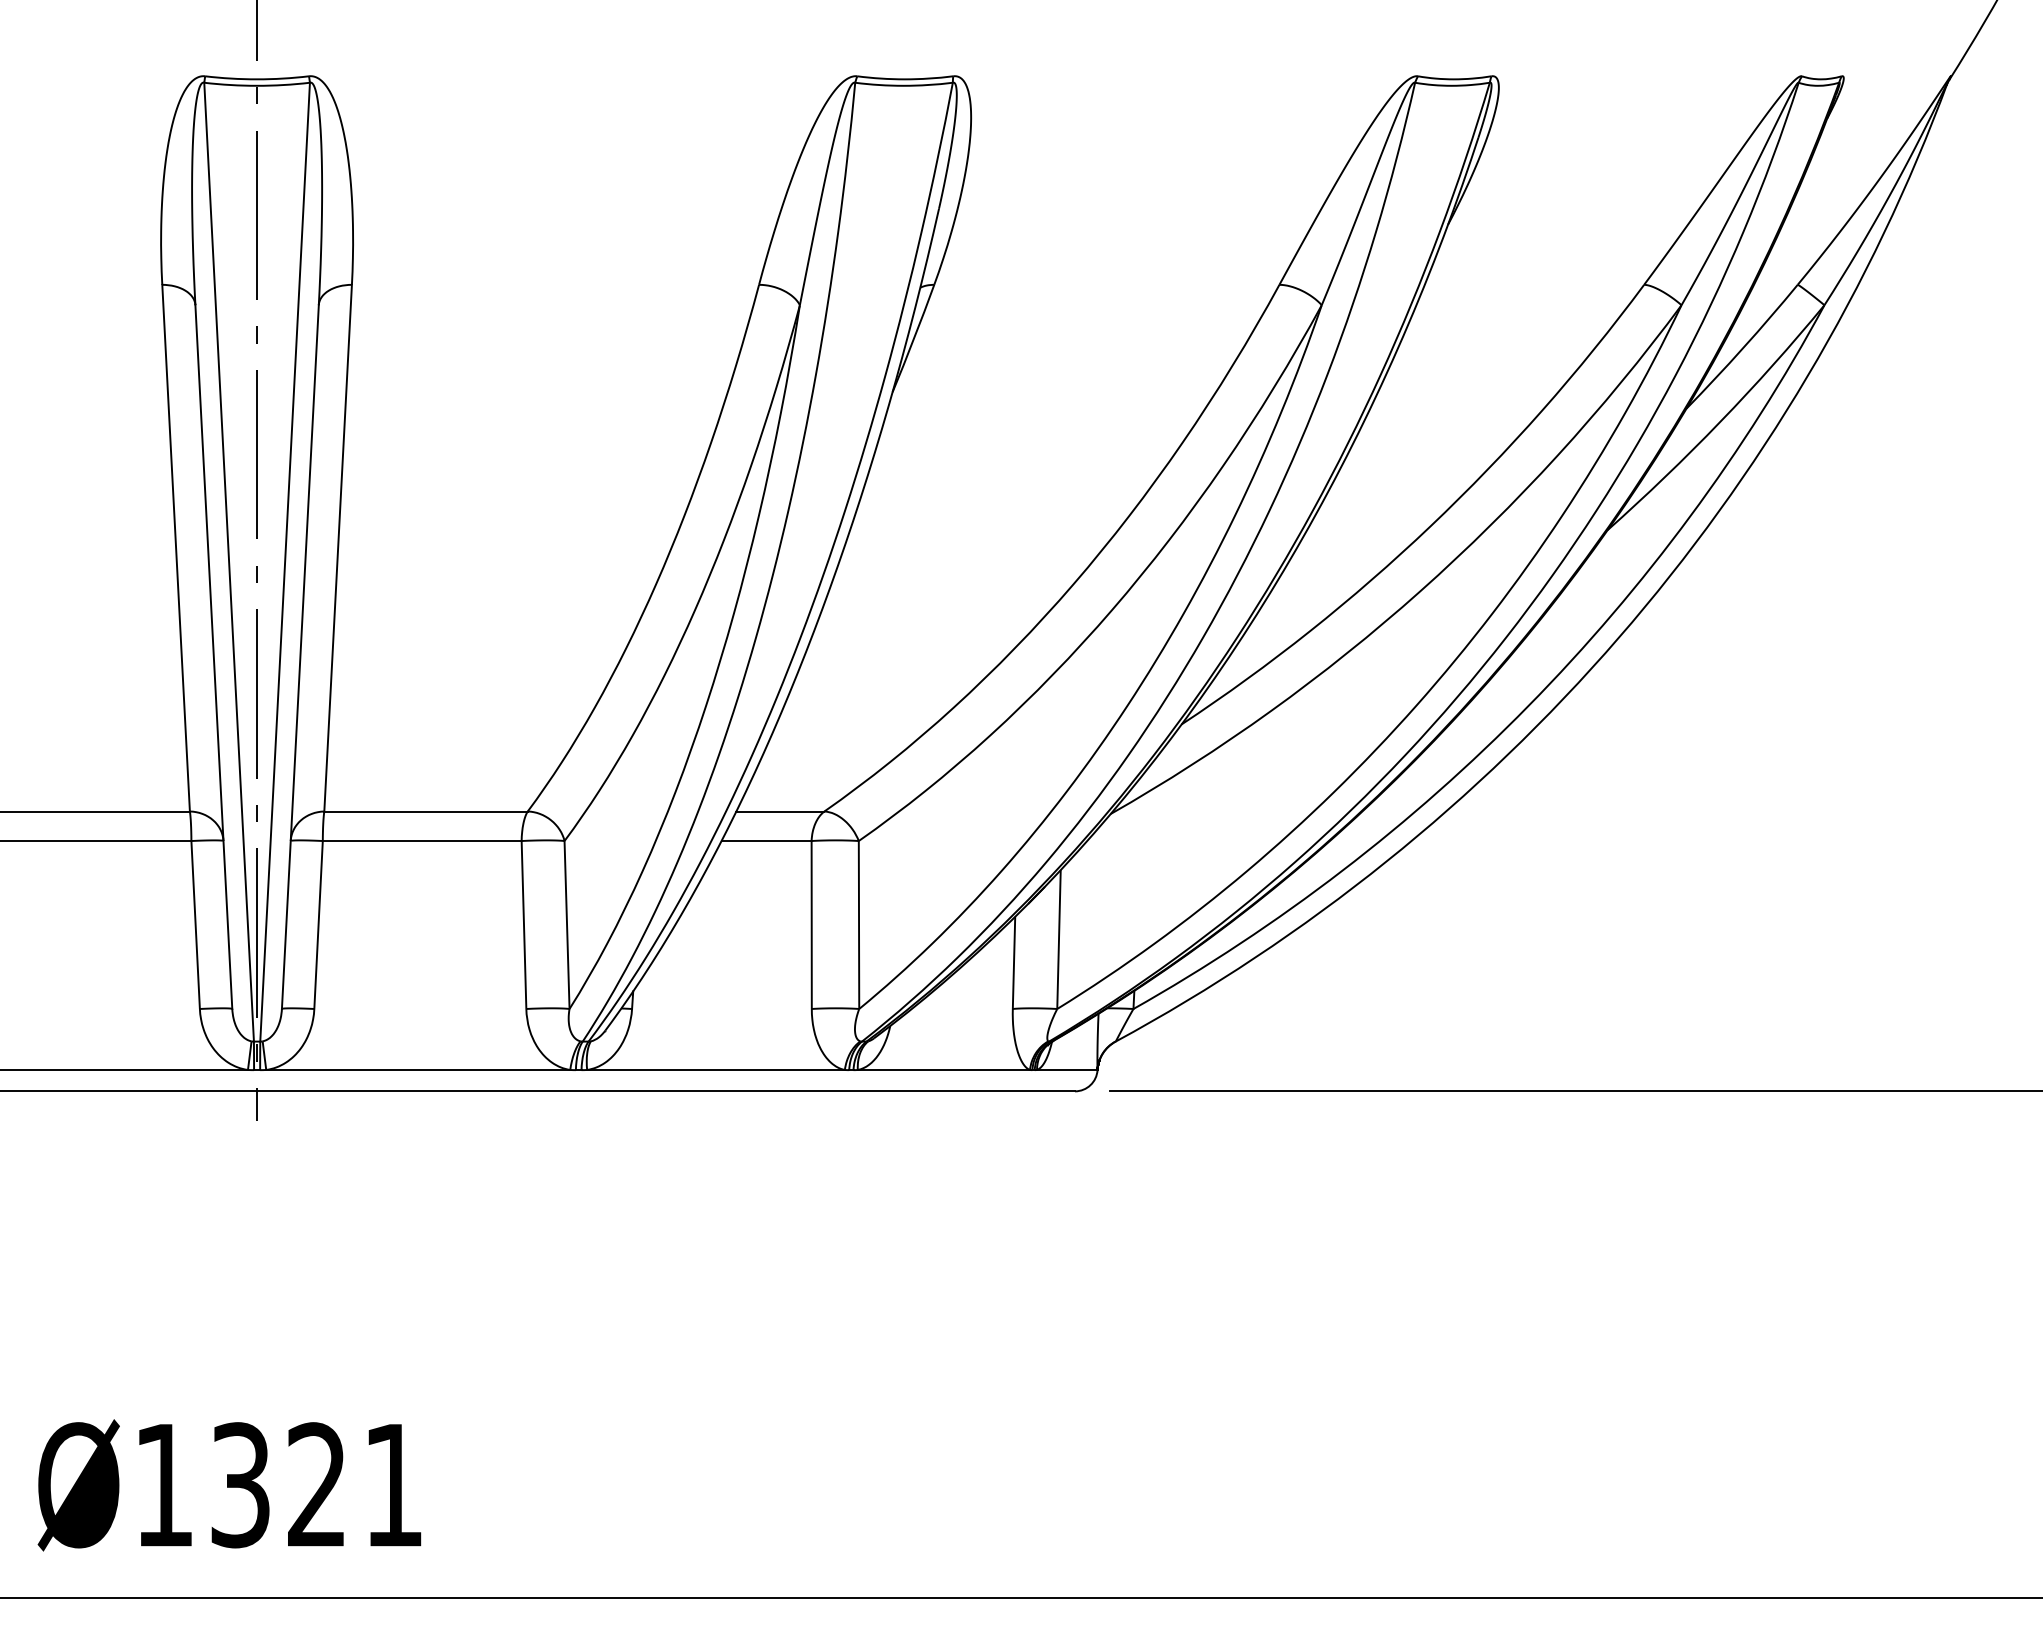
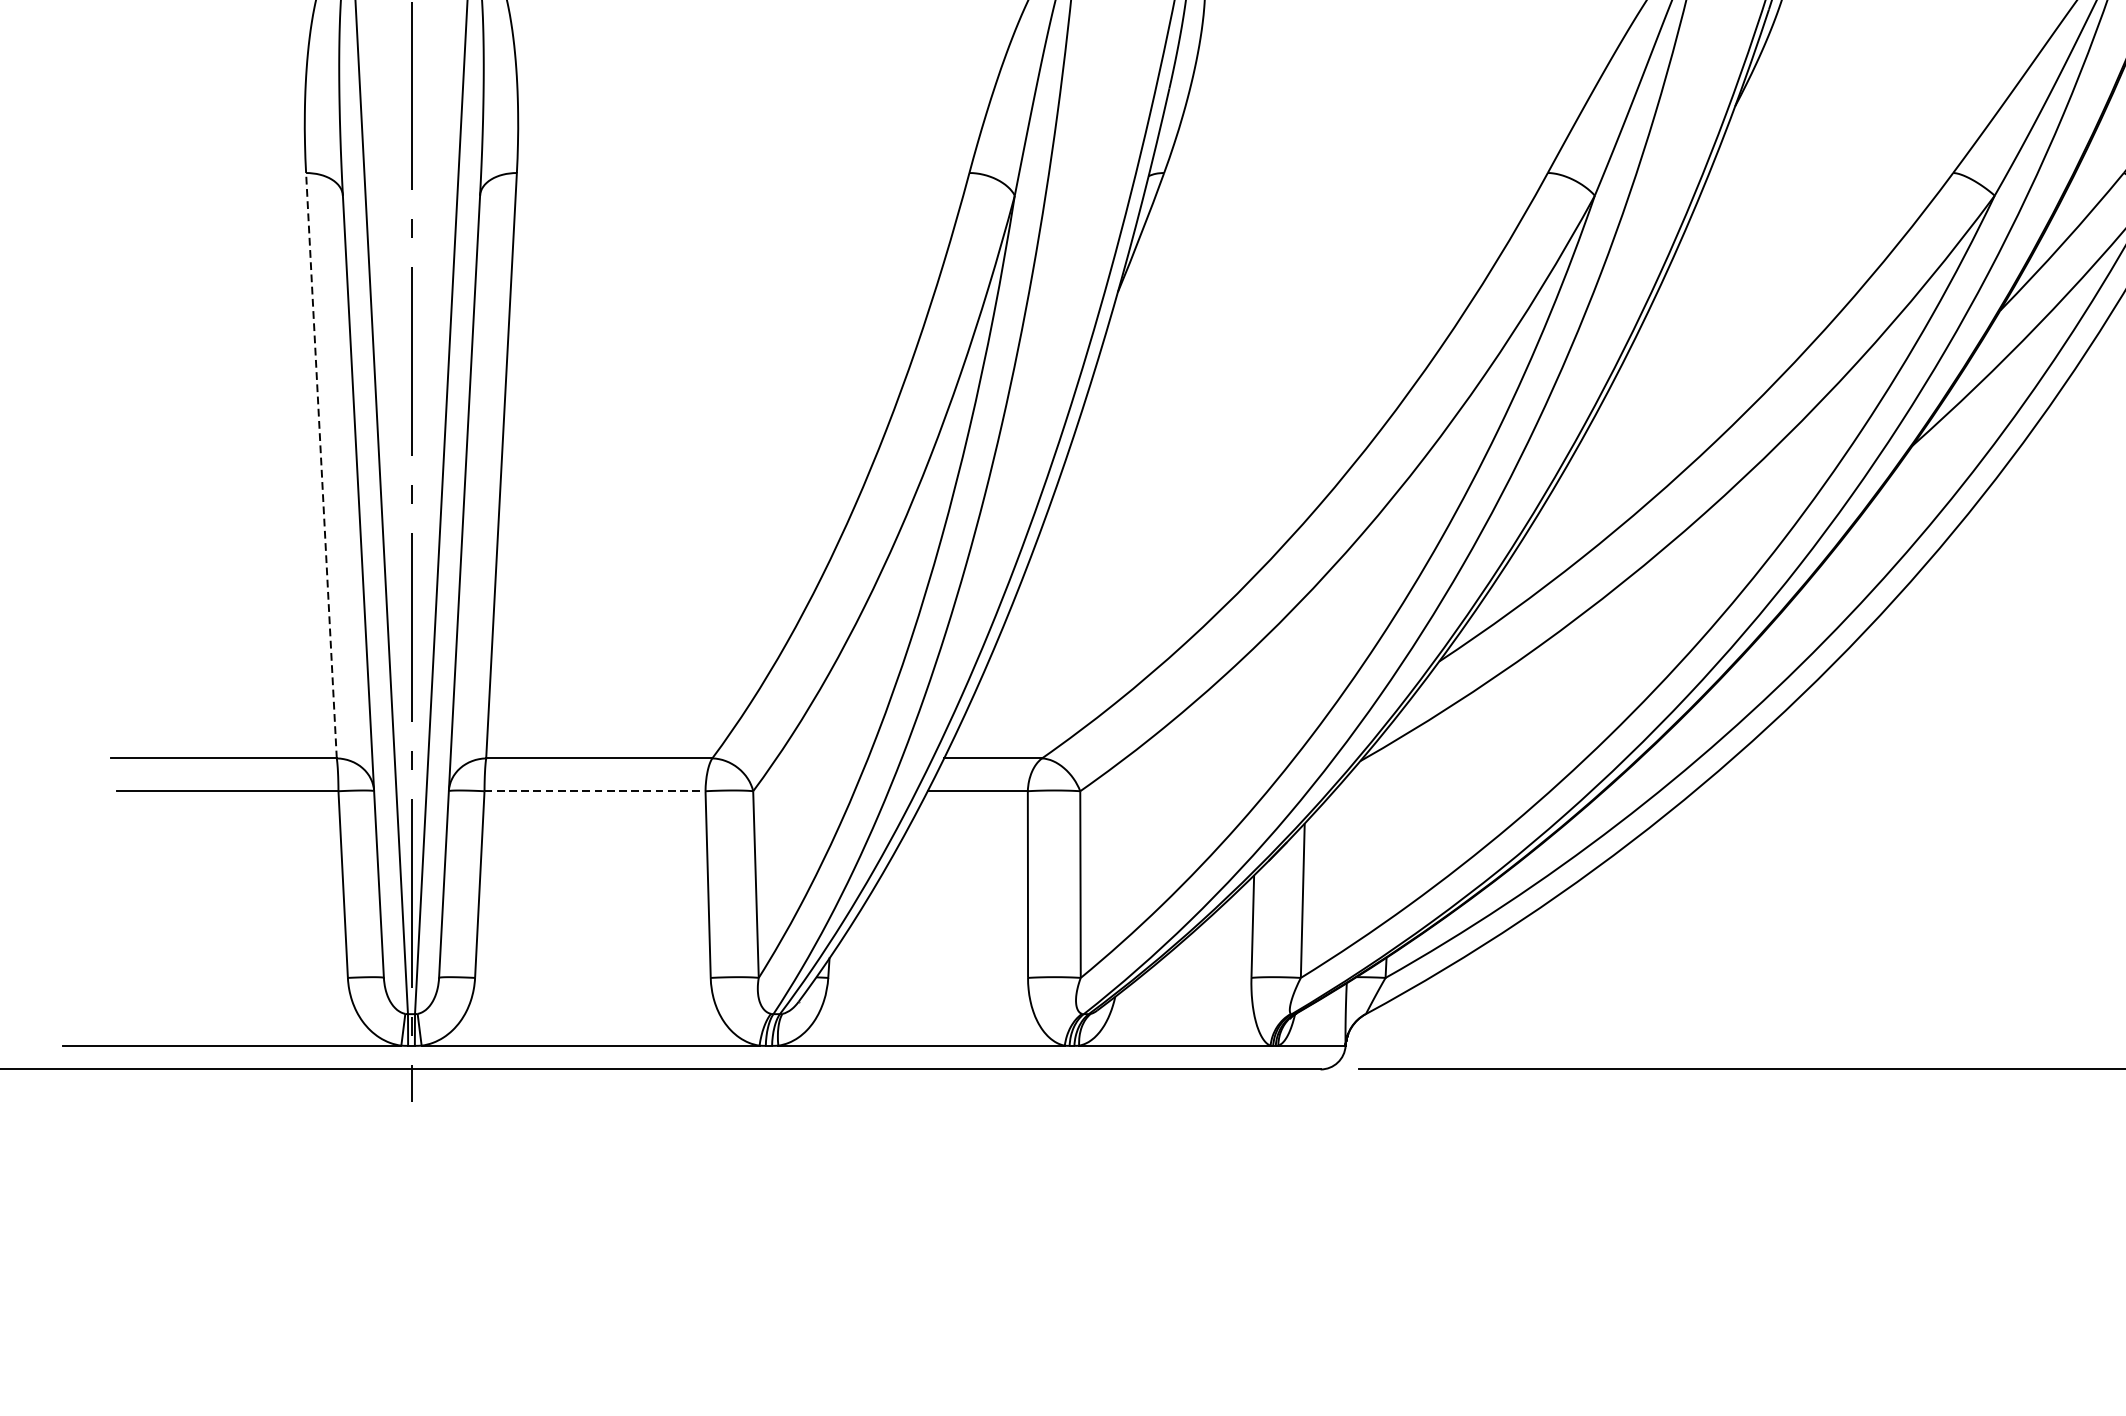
line: (176, 548) -> (321, 466), solid -> dashed
line: (422, 841) -> (595, 791), solid -> dashed

